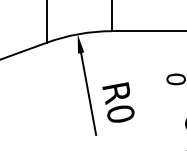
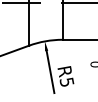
text: (119, 112) -> (66, 81), R0 -> R5

